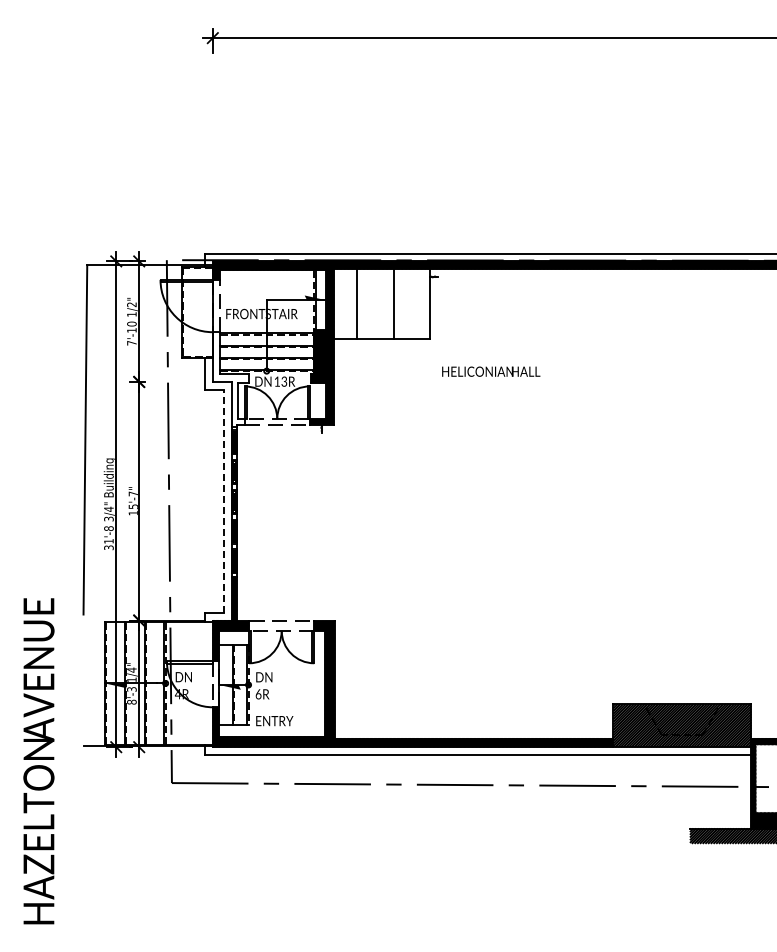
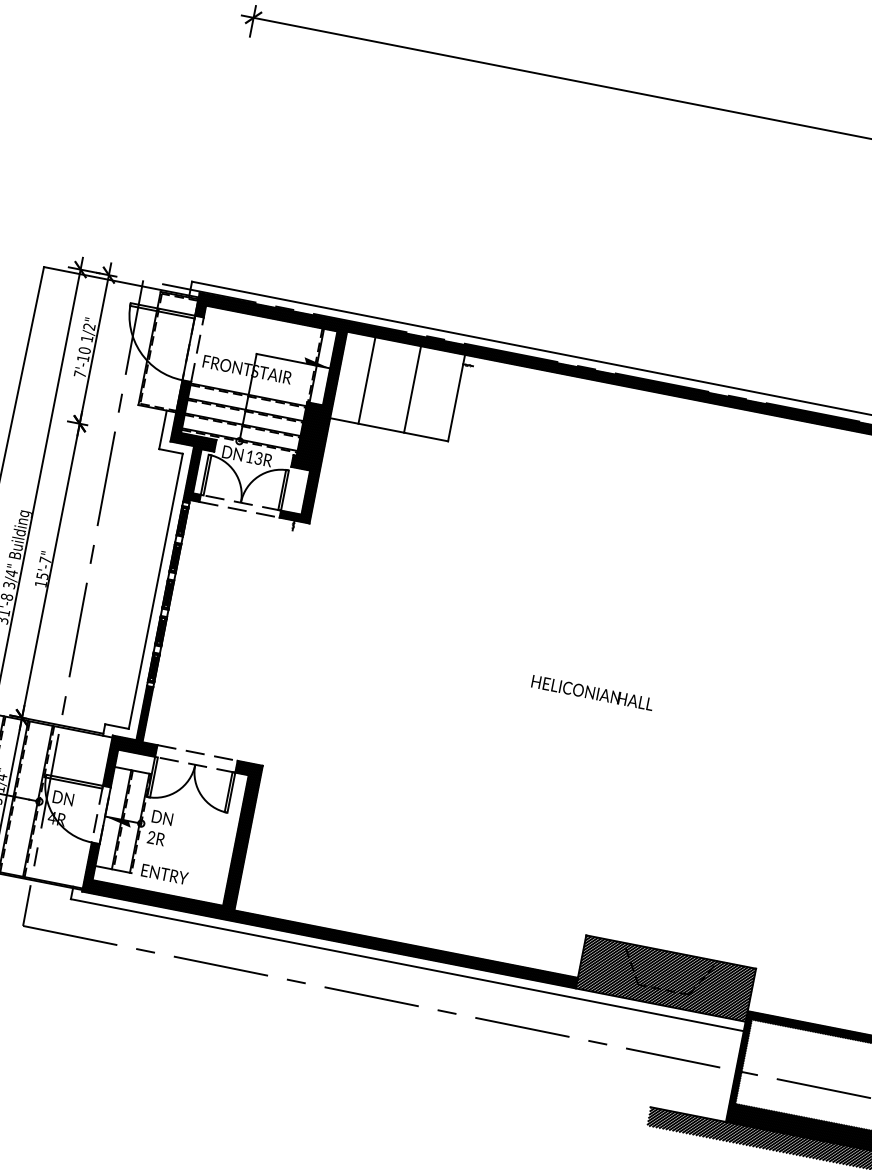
text: (491, 371) -> (593, 692), moved
hatch: (230, 379) -> (192, 442), added
line: (224, 501) -> (155, 591), dashed -> solid
text: (258, 694) -> (151, 837), 6R -> 2R

